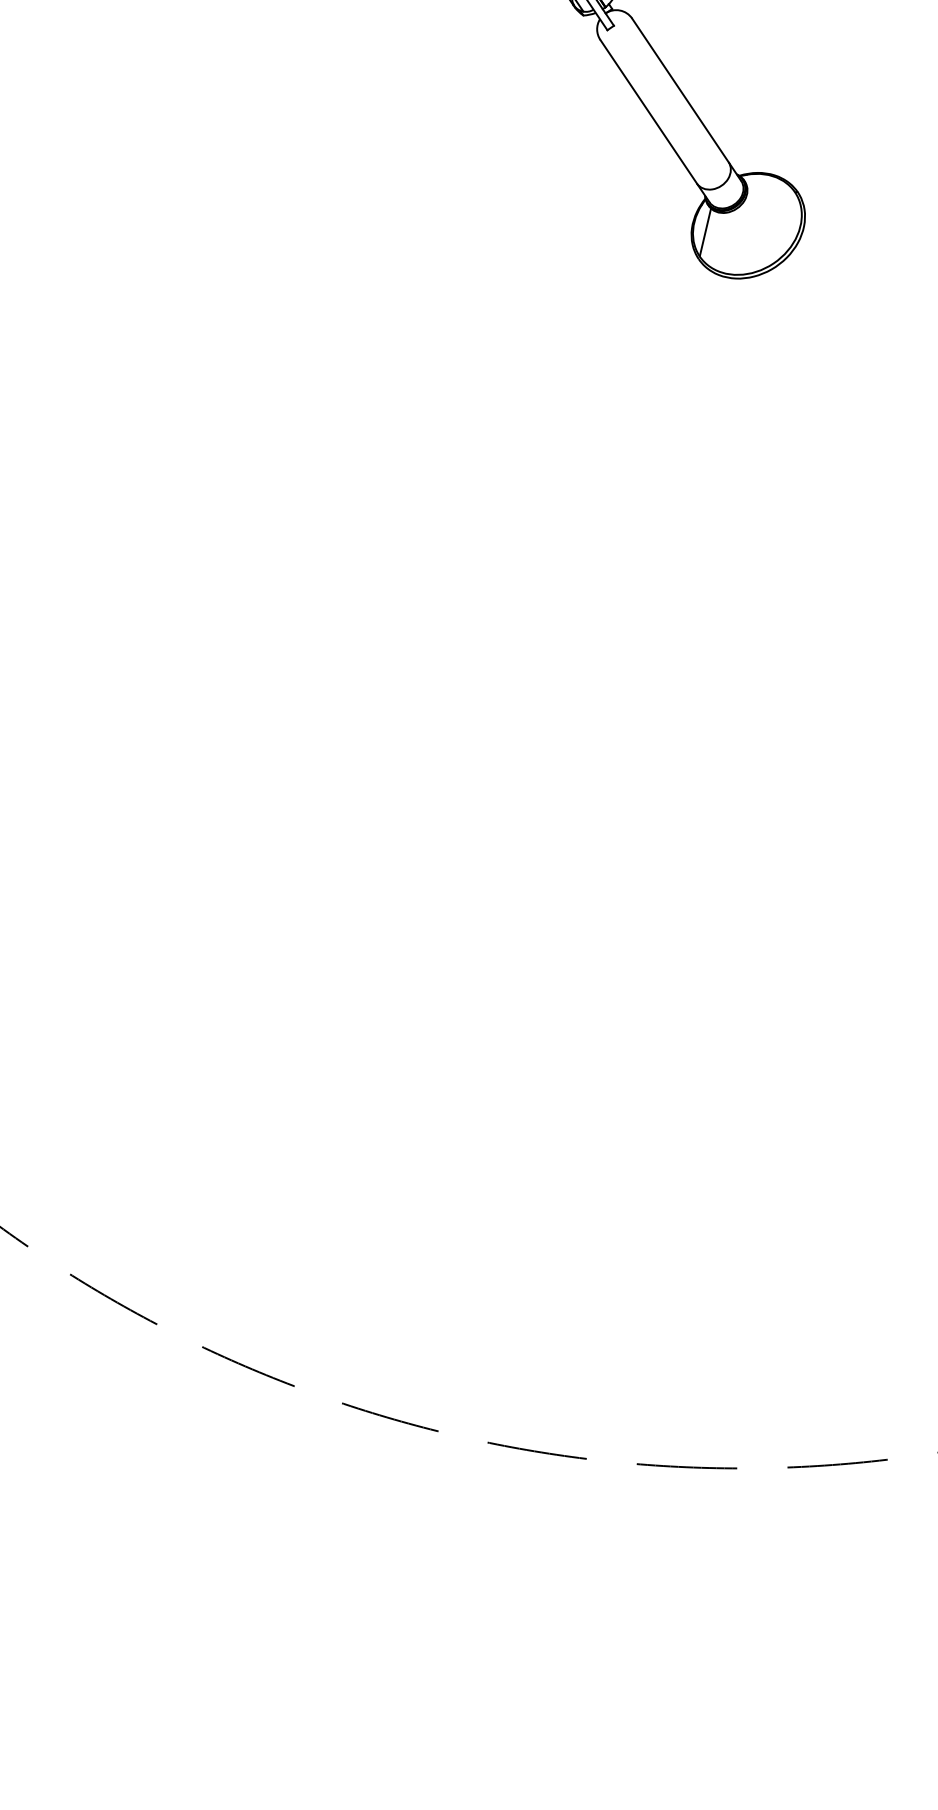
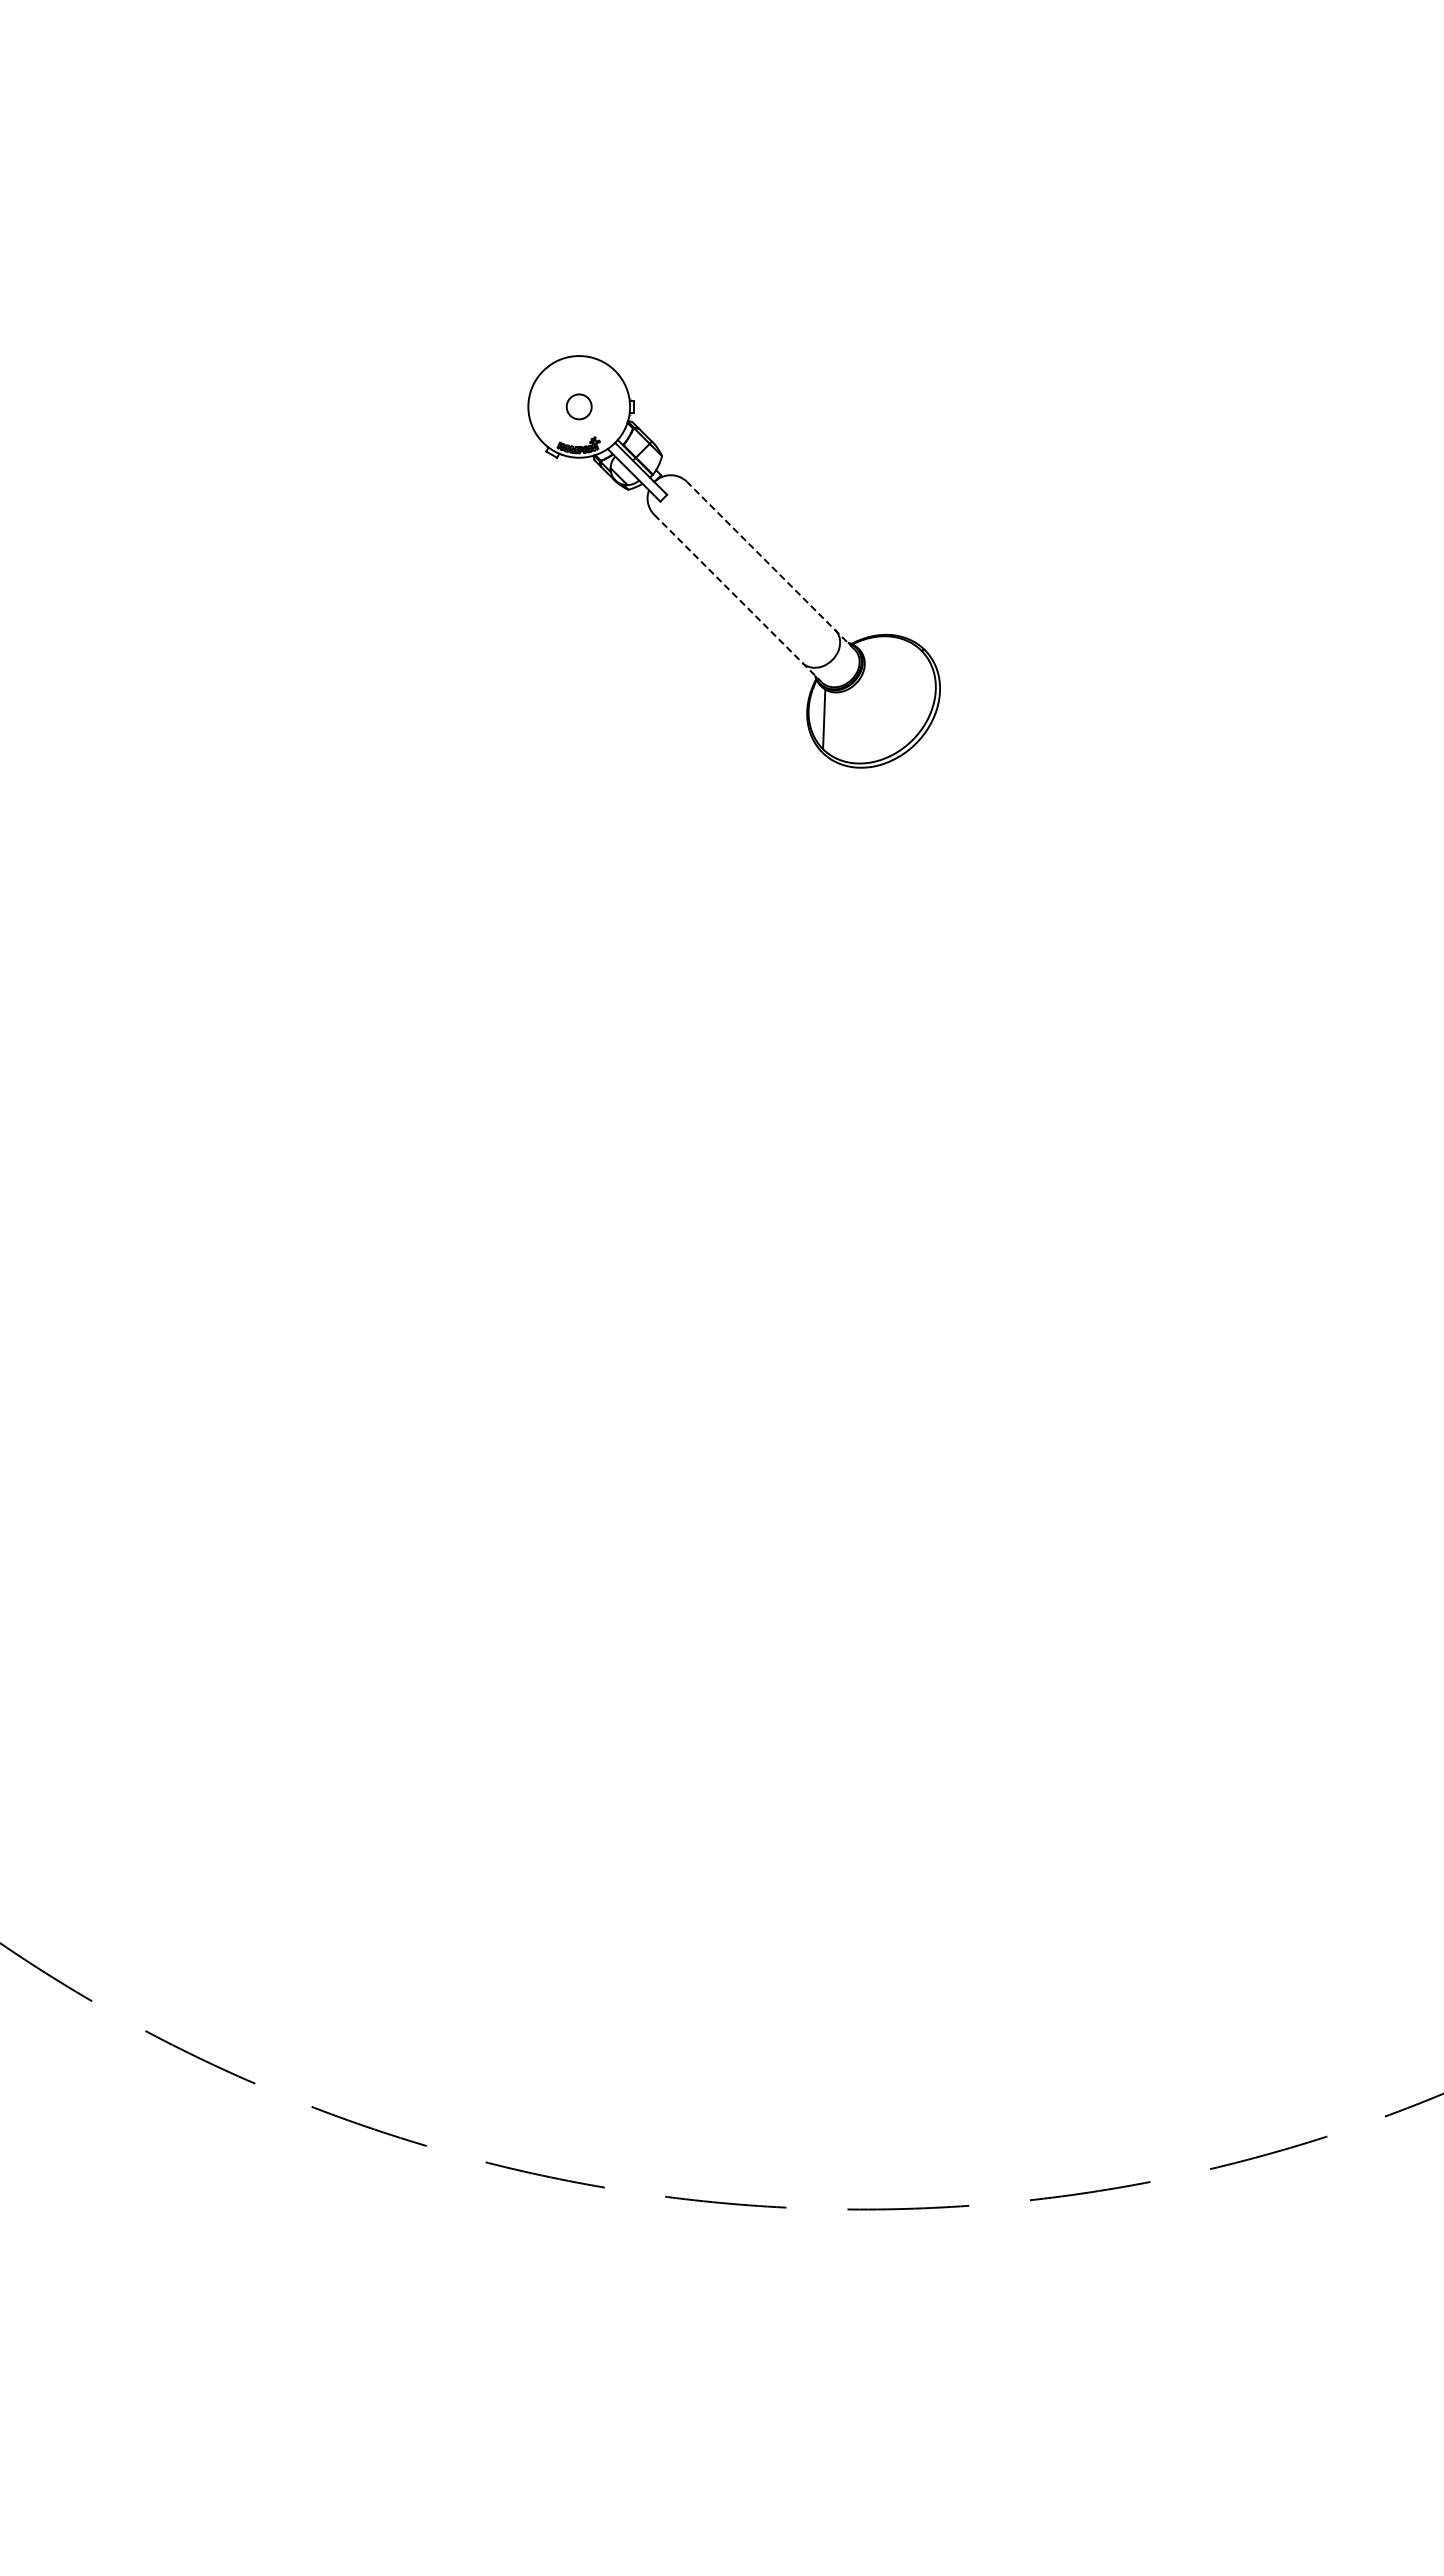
line: (686, 99) -> (770, 565), solid -> dashed
line: (655, 121) -> (738, 598), solid -> dashed

